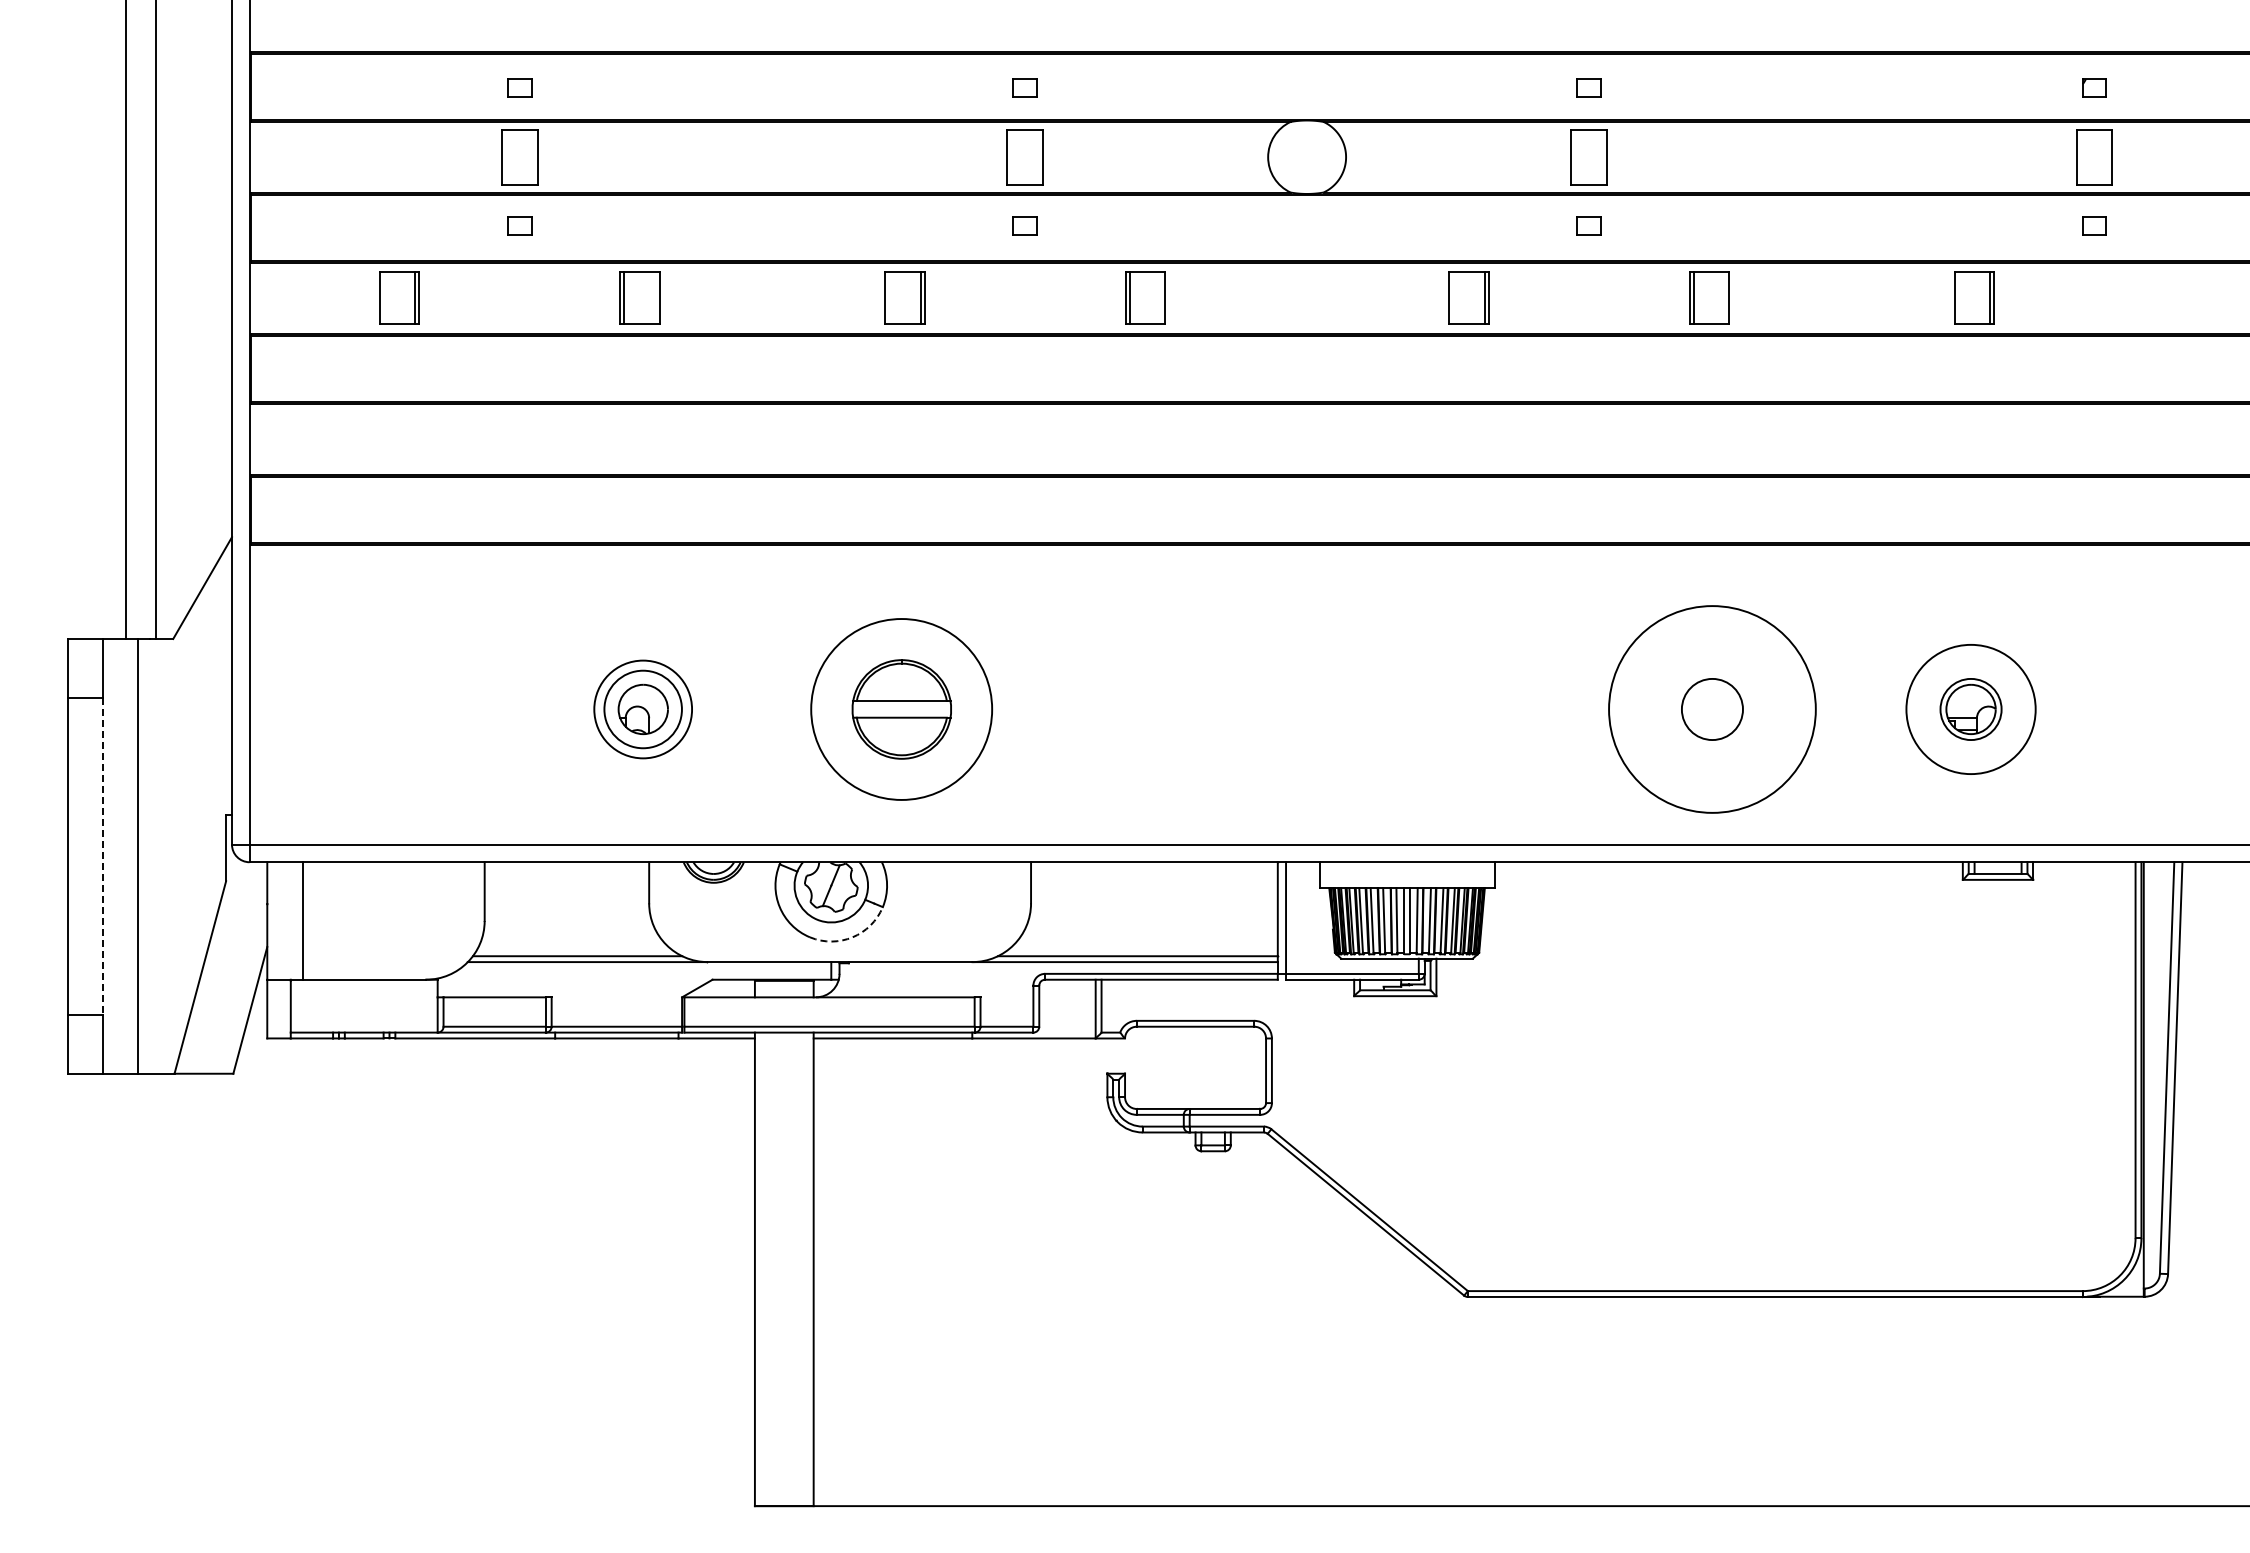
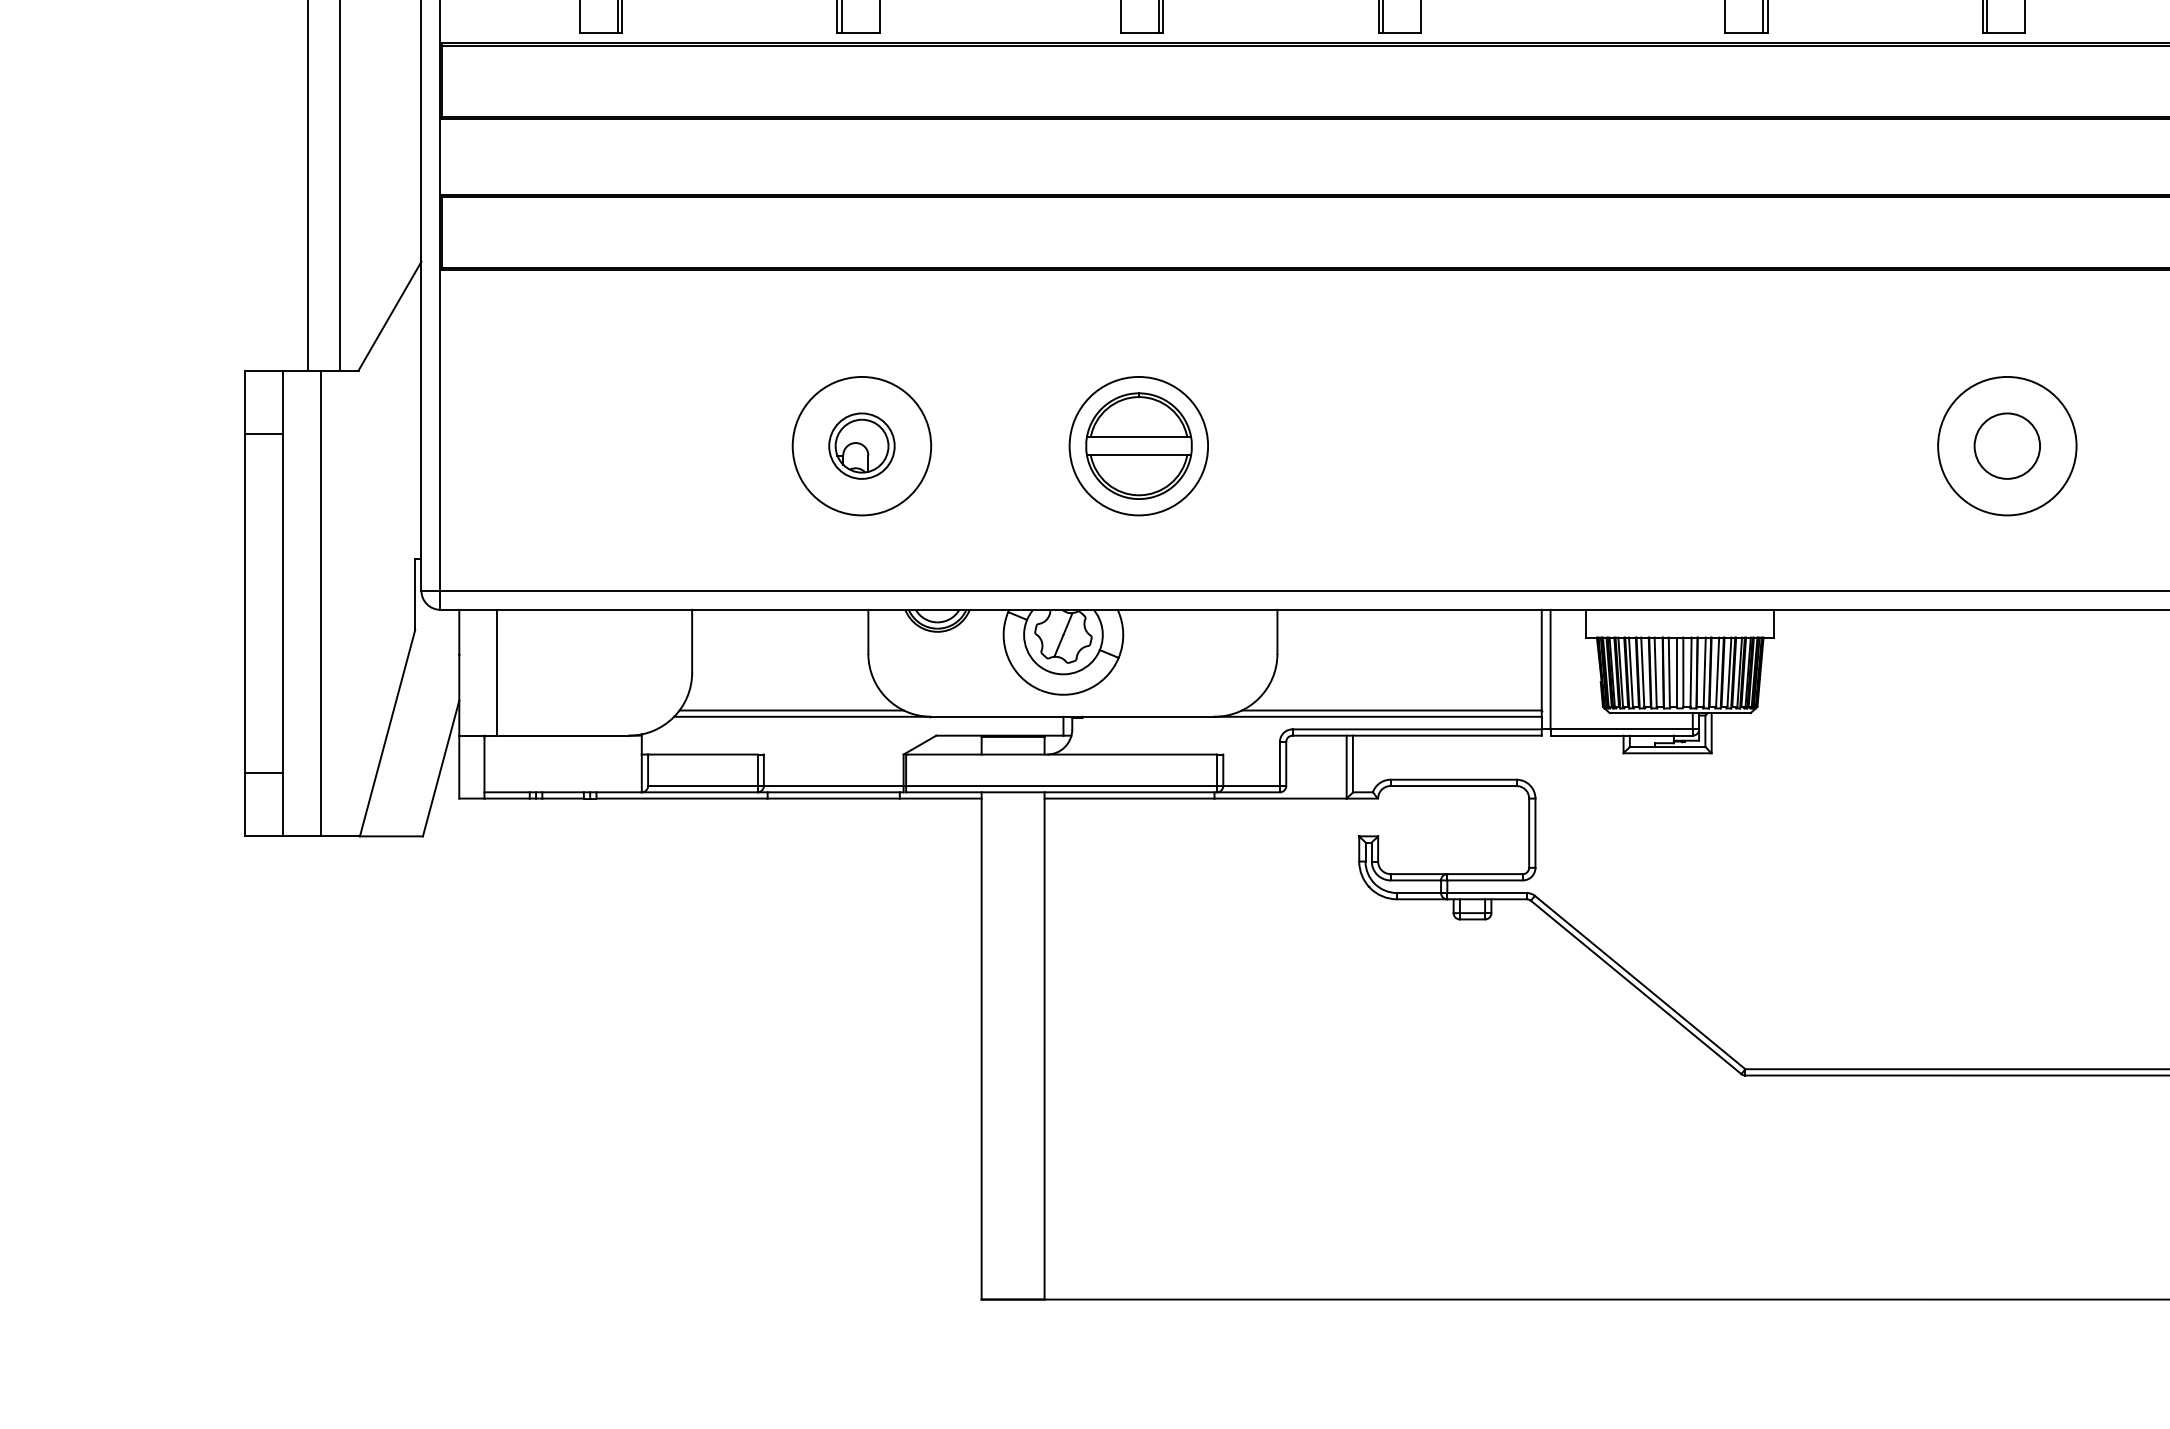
circle: (642, 709) -> (861, 446), size x0.62
circle: (642, 709) -> (861, 446), size x1.67
circle: (901, 709) -> (1138, 446), size x0.71
circle: (1712, 709) -> (2007, 446), size x0.62
line: (102, 856) -> (282, 603), dashed -> solid
arc: (852, 937) -> (1086, 690), dashed -> solid

